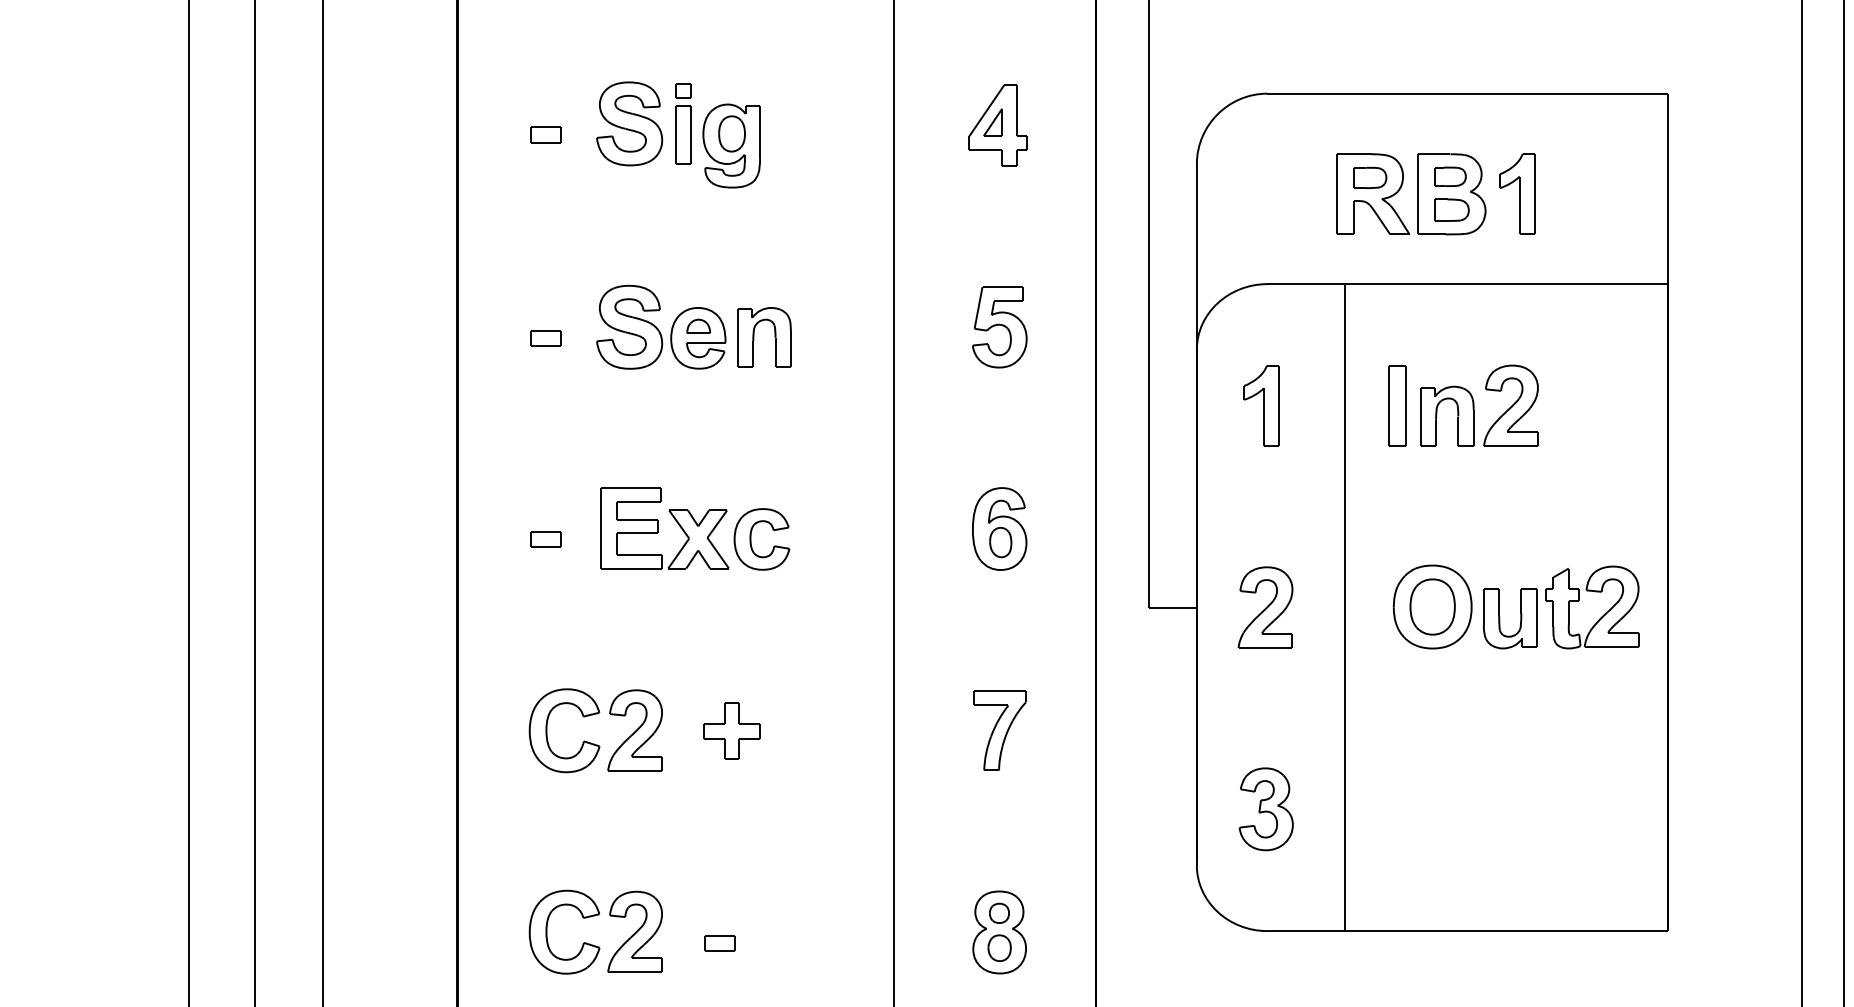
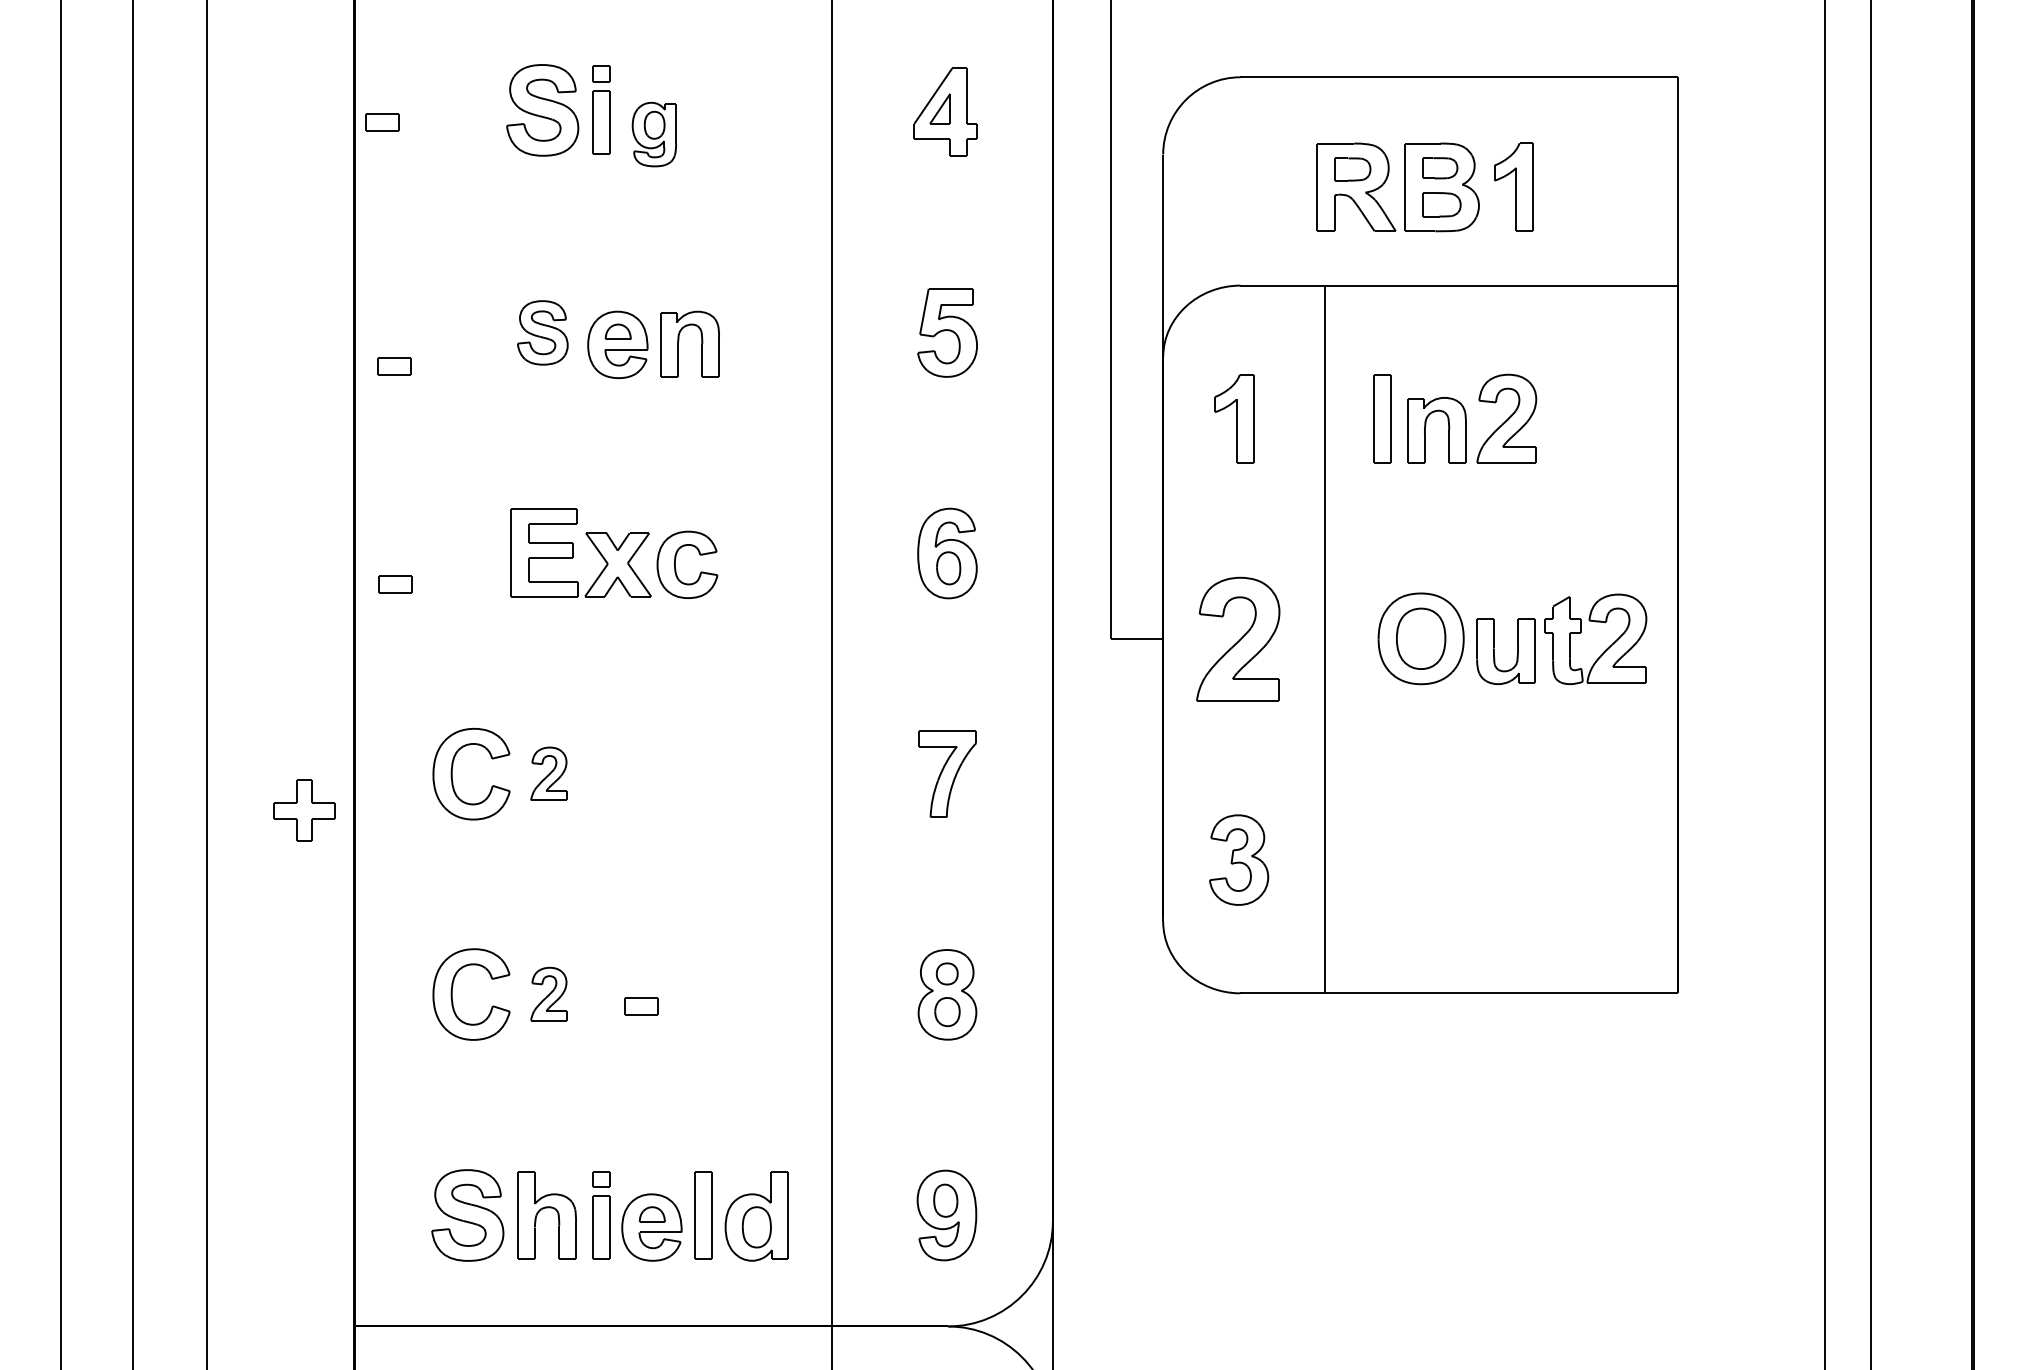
part: (546, 134) -> (382, 122), moved
part: (731, 145) -> (654, 134), size x0.7
part: (629, 326) -> (542, 332), size x0.7
part: (546, 337) -> (394, 366), moved
part: (546, 539) -> (395, 584), moved
part: (1265, 607) -> (1238, 639), size x1.4
part: (634, 730) -> (548, 773), size x0.6
part: (731, 731) -> (304, 810), moved
part: (634, 931) -> (548, 993), size x0.6

